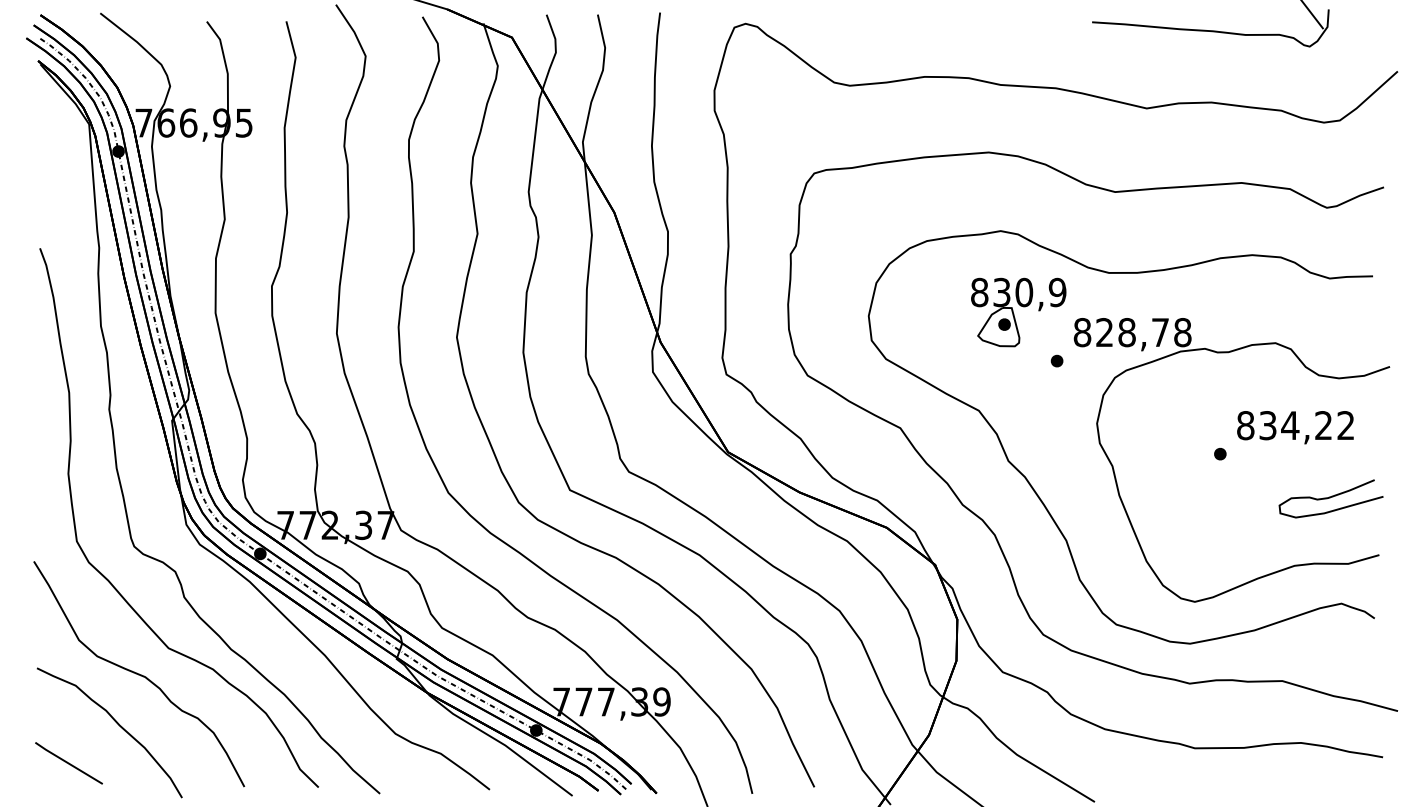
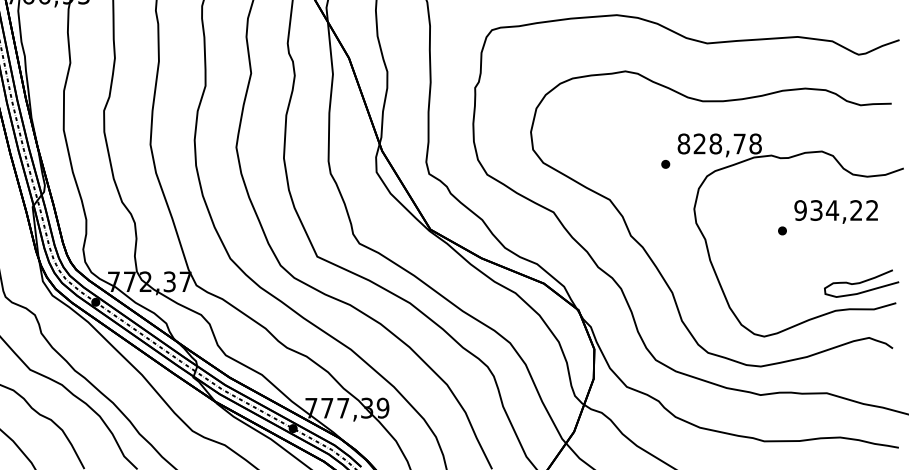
part: (1018, 312) -> (638, 129), removed
text: (1245, 425) -> (800, 210), 834,22 -> 934,22
curve: (1330, 498) -> (861, 283), moved

